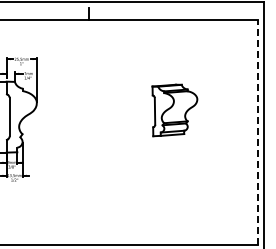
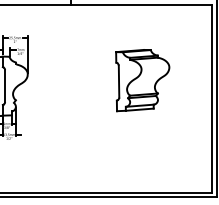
part: (174, 110) -> (142, 80), size x1.43
line: (258, 132) -> (212, 98), dashed -> solid

